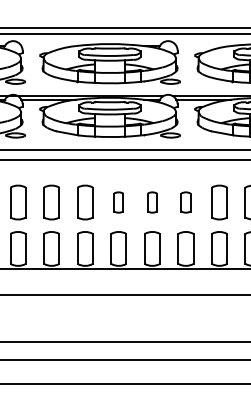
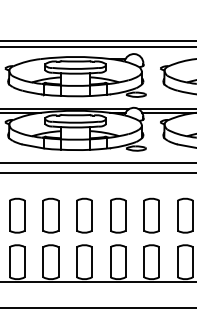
part: (118, 202) -> (84, 215), size x1.67
part: (152, 202) -> (118, 215), size x1.67
part: (185, 202) -> (151, 215), size x1.67

